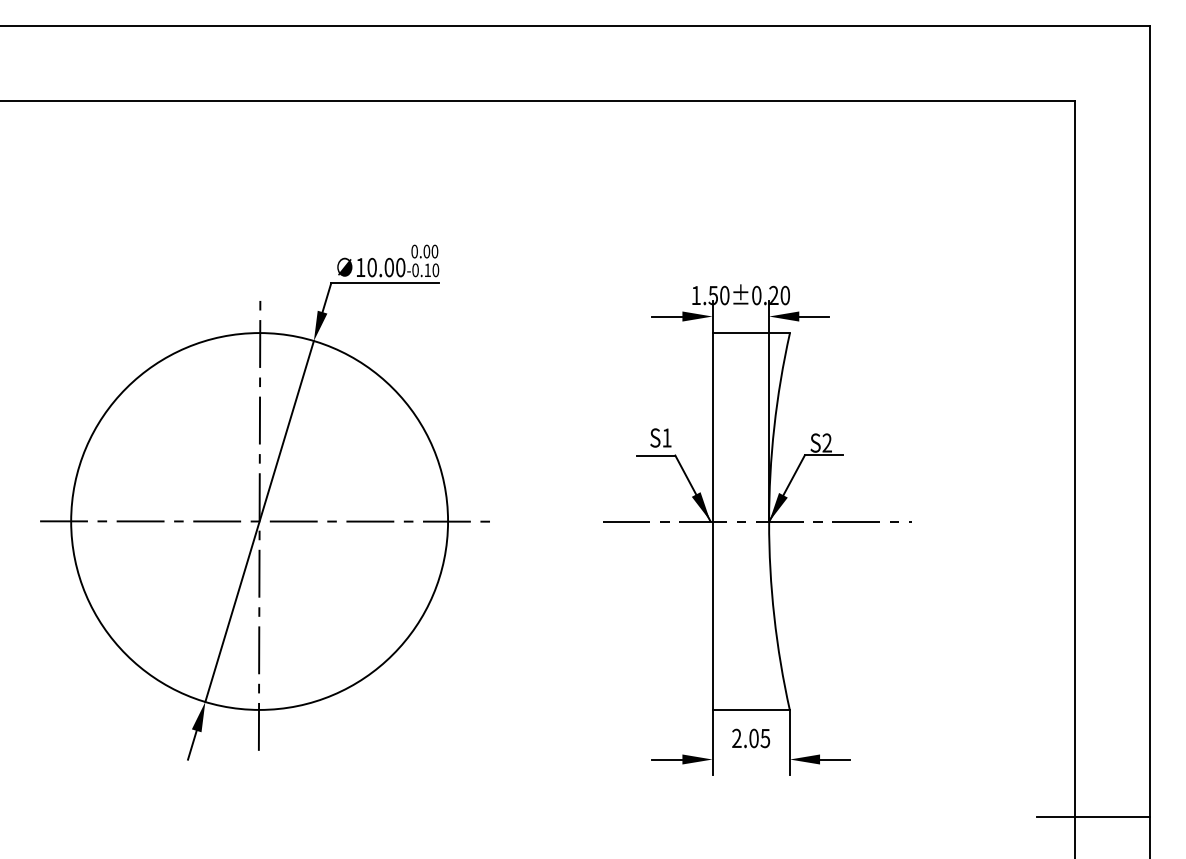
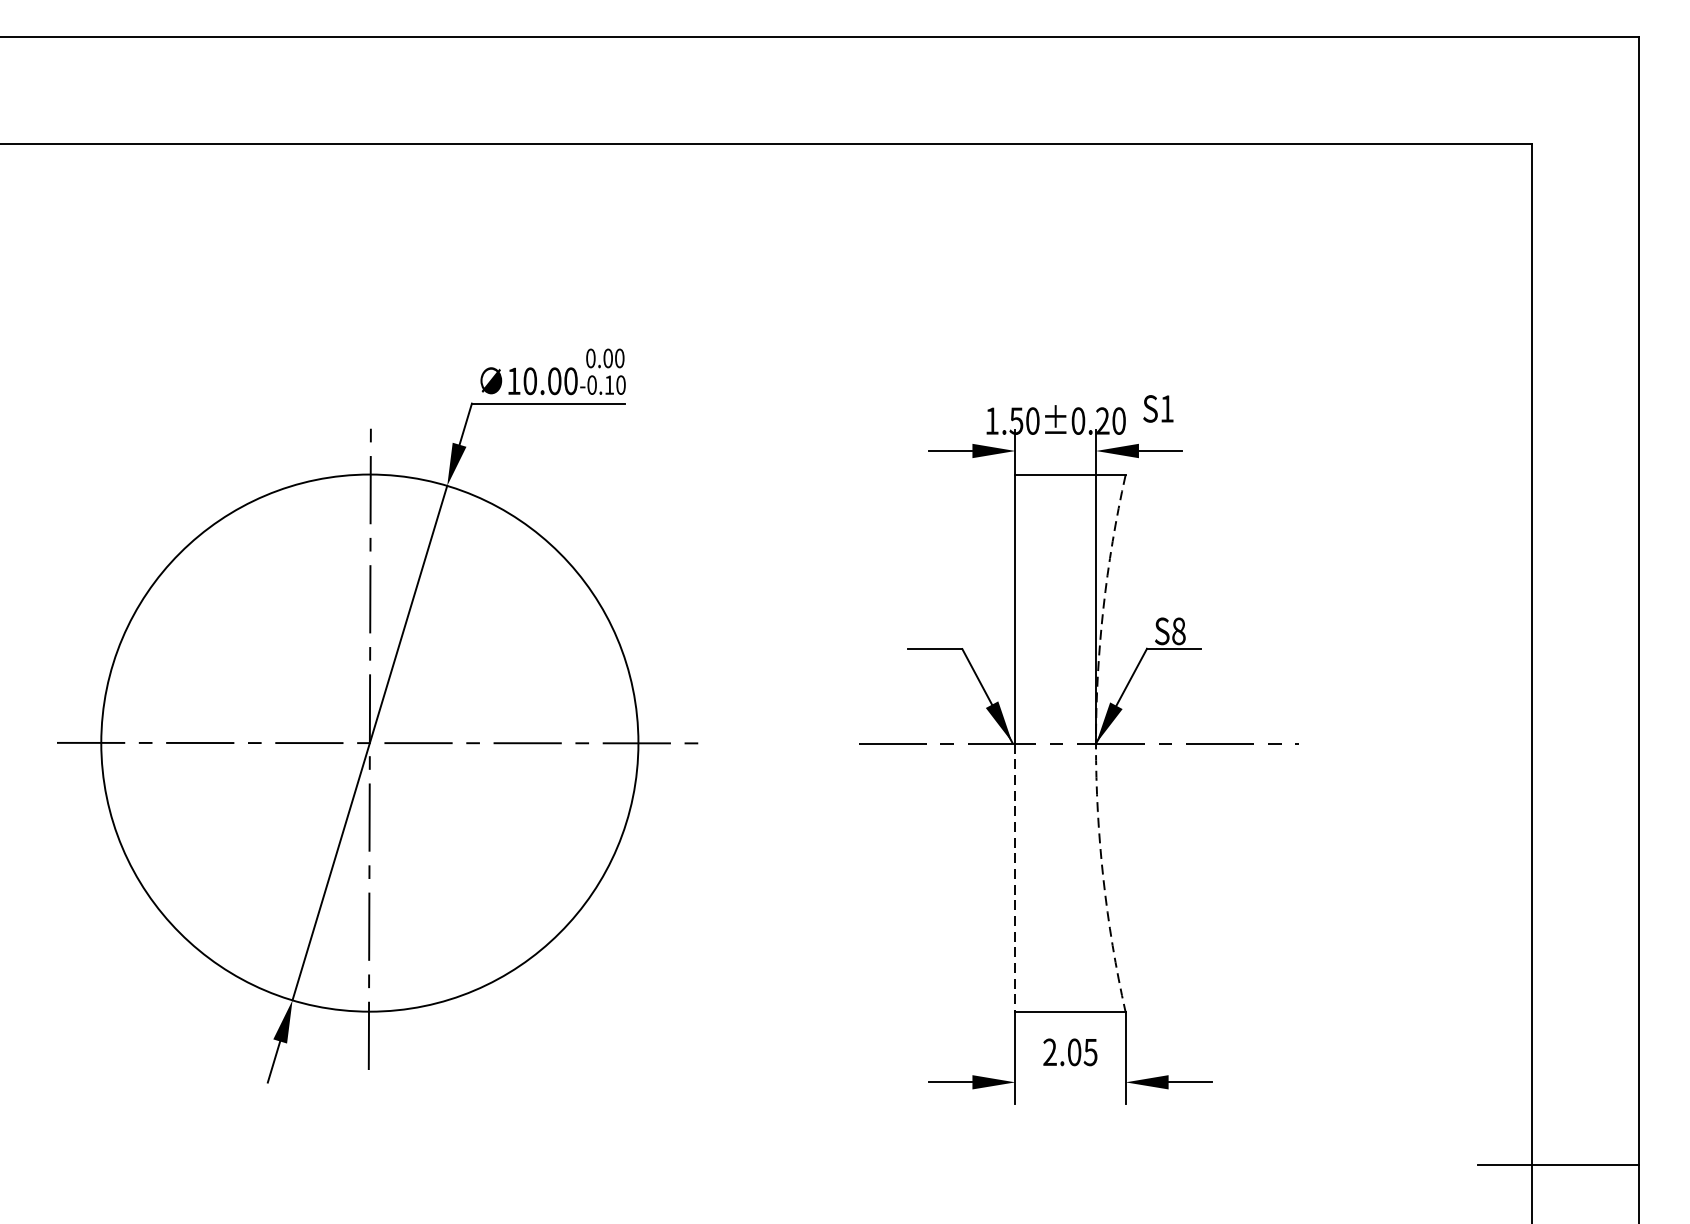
text: (660, 437) -> (1157, 408), moved
text: (827, 442) -> (1179, 630), S2 -> S8
arc: (769, 521) -> (1096, 743), solid -> dashed
line: (712, 616) -> (1015, 878), solid -> dashed

